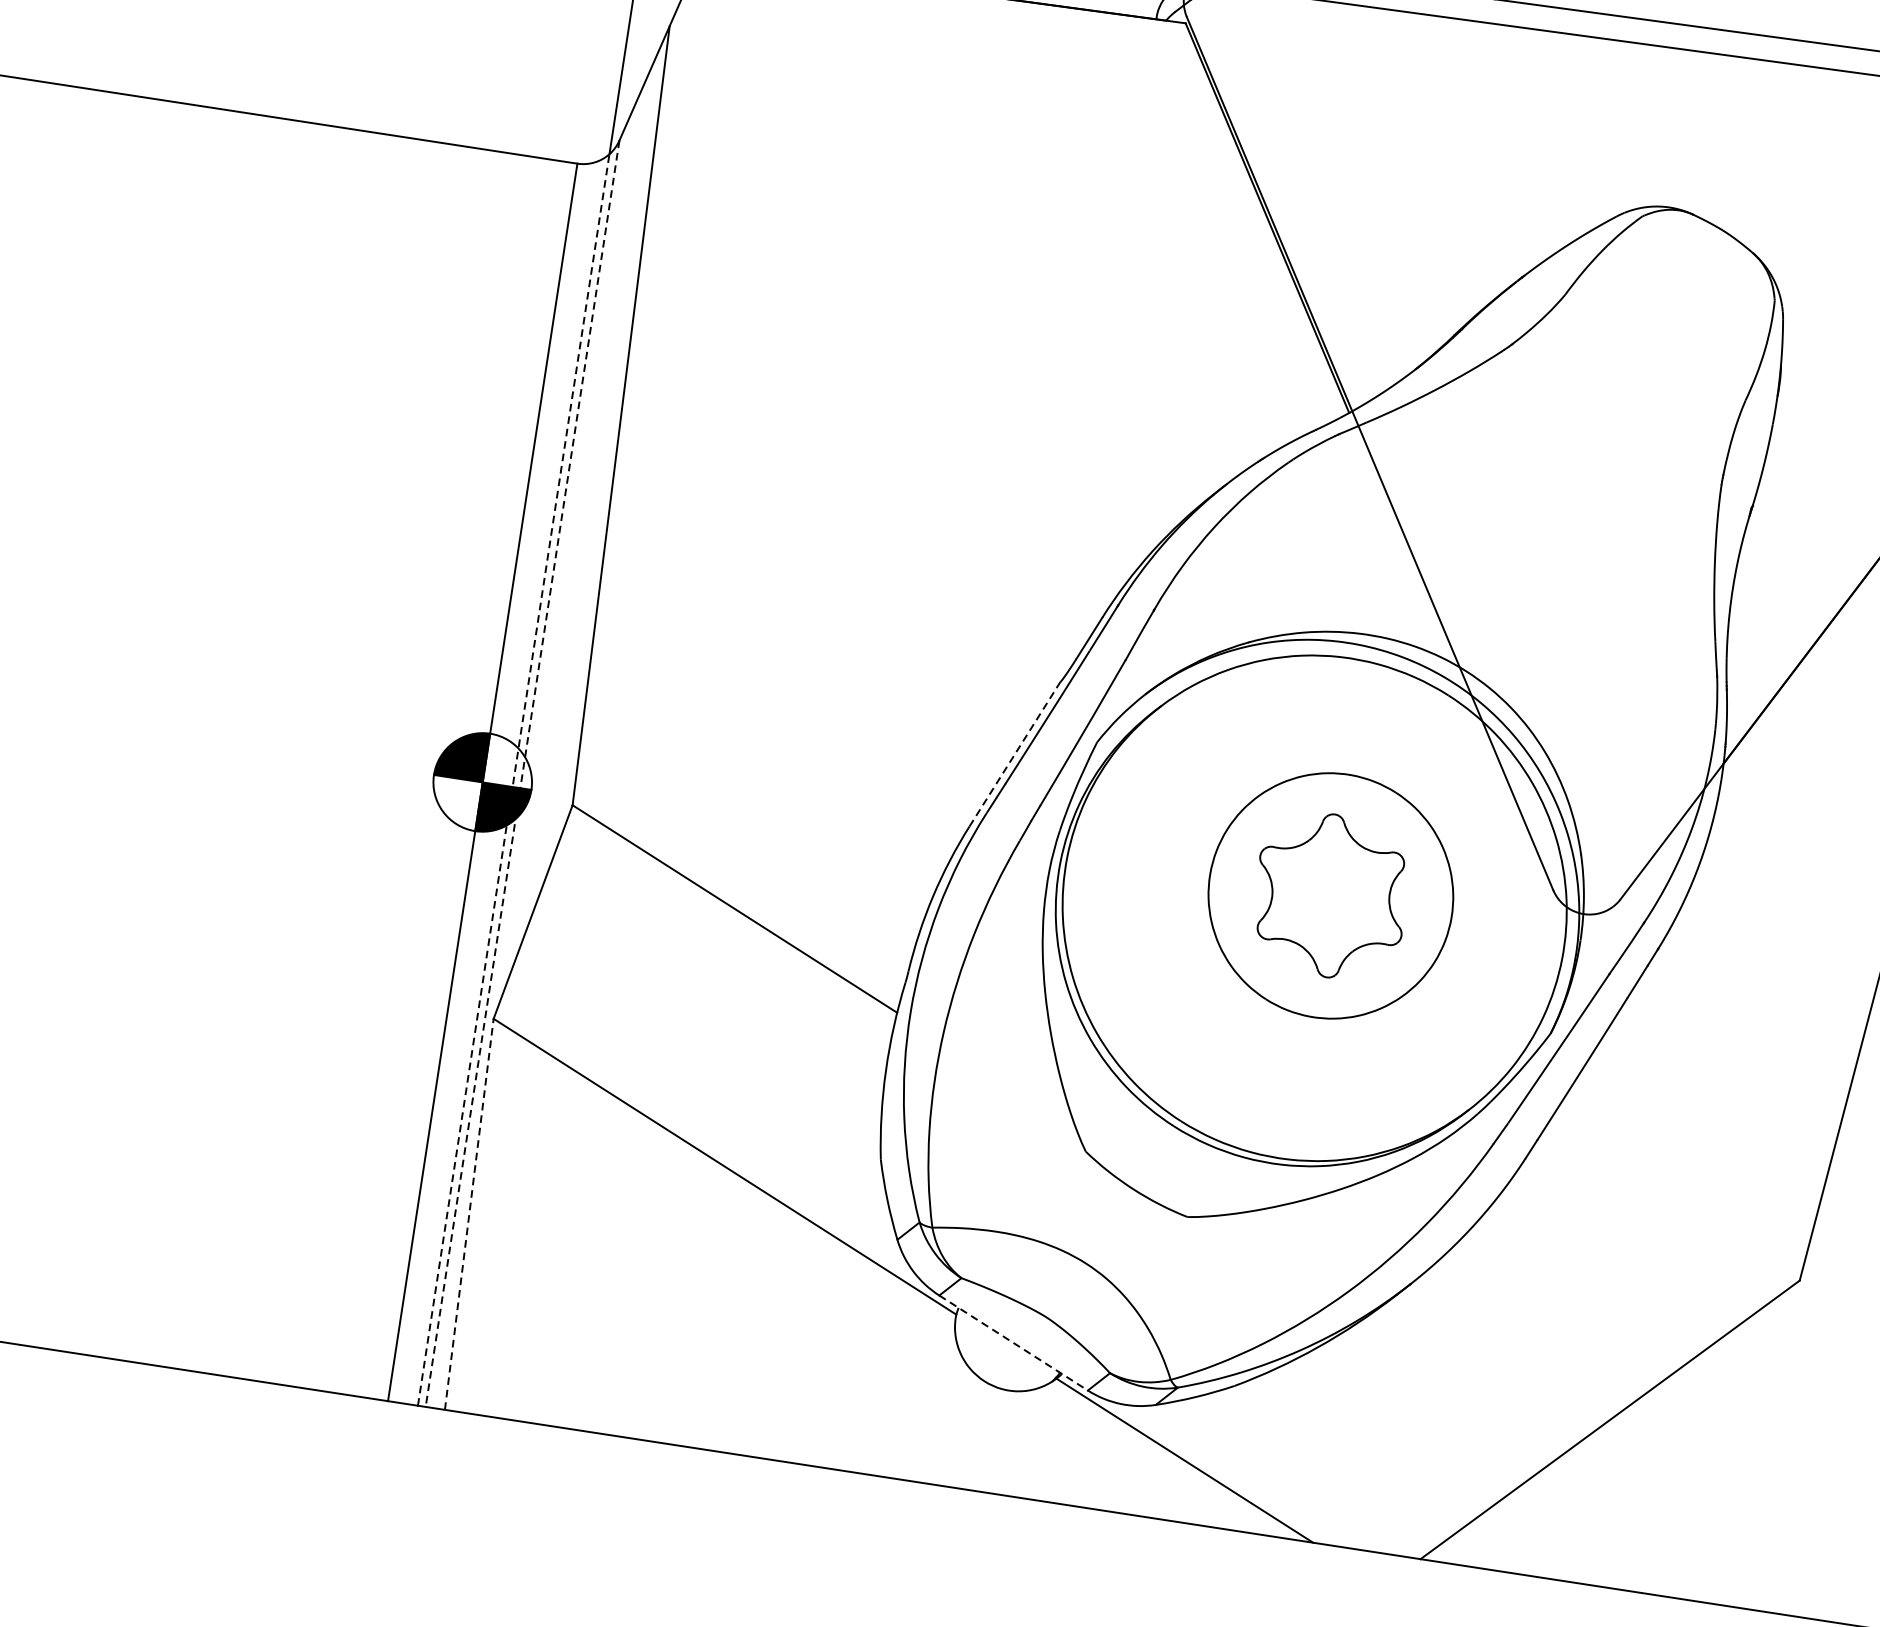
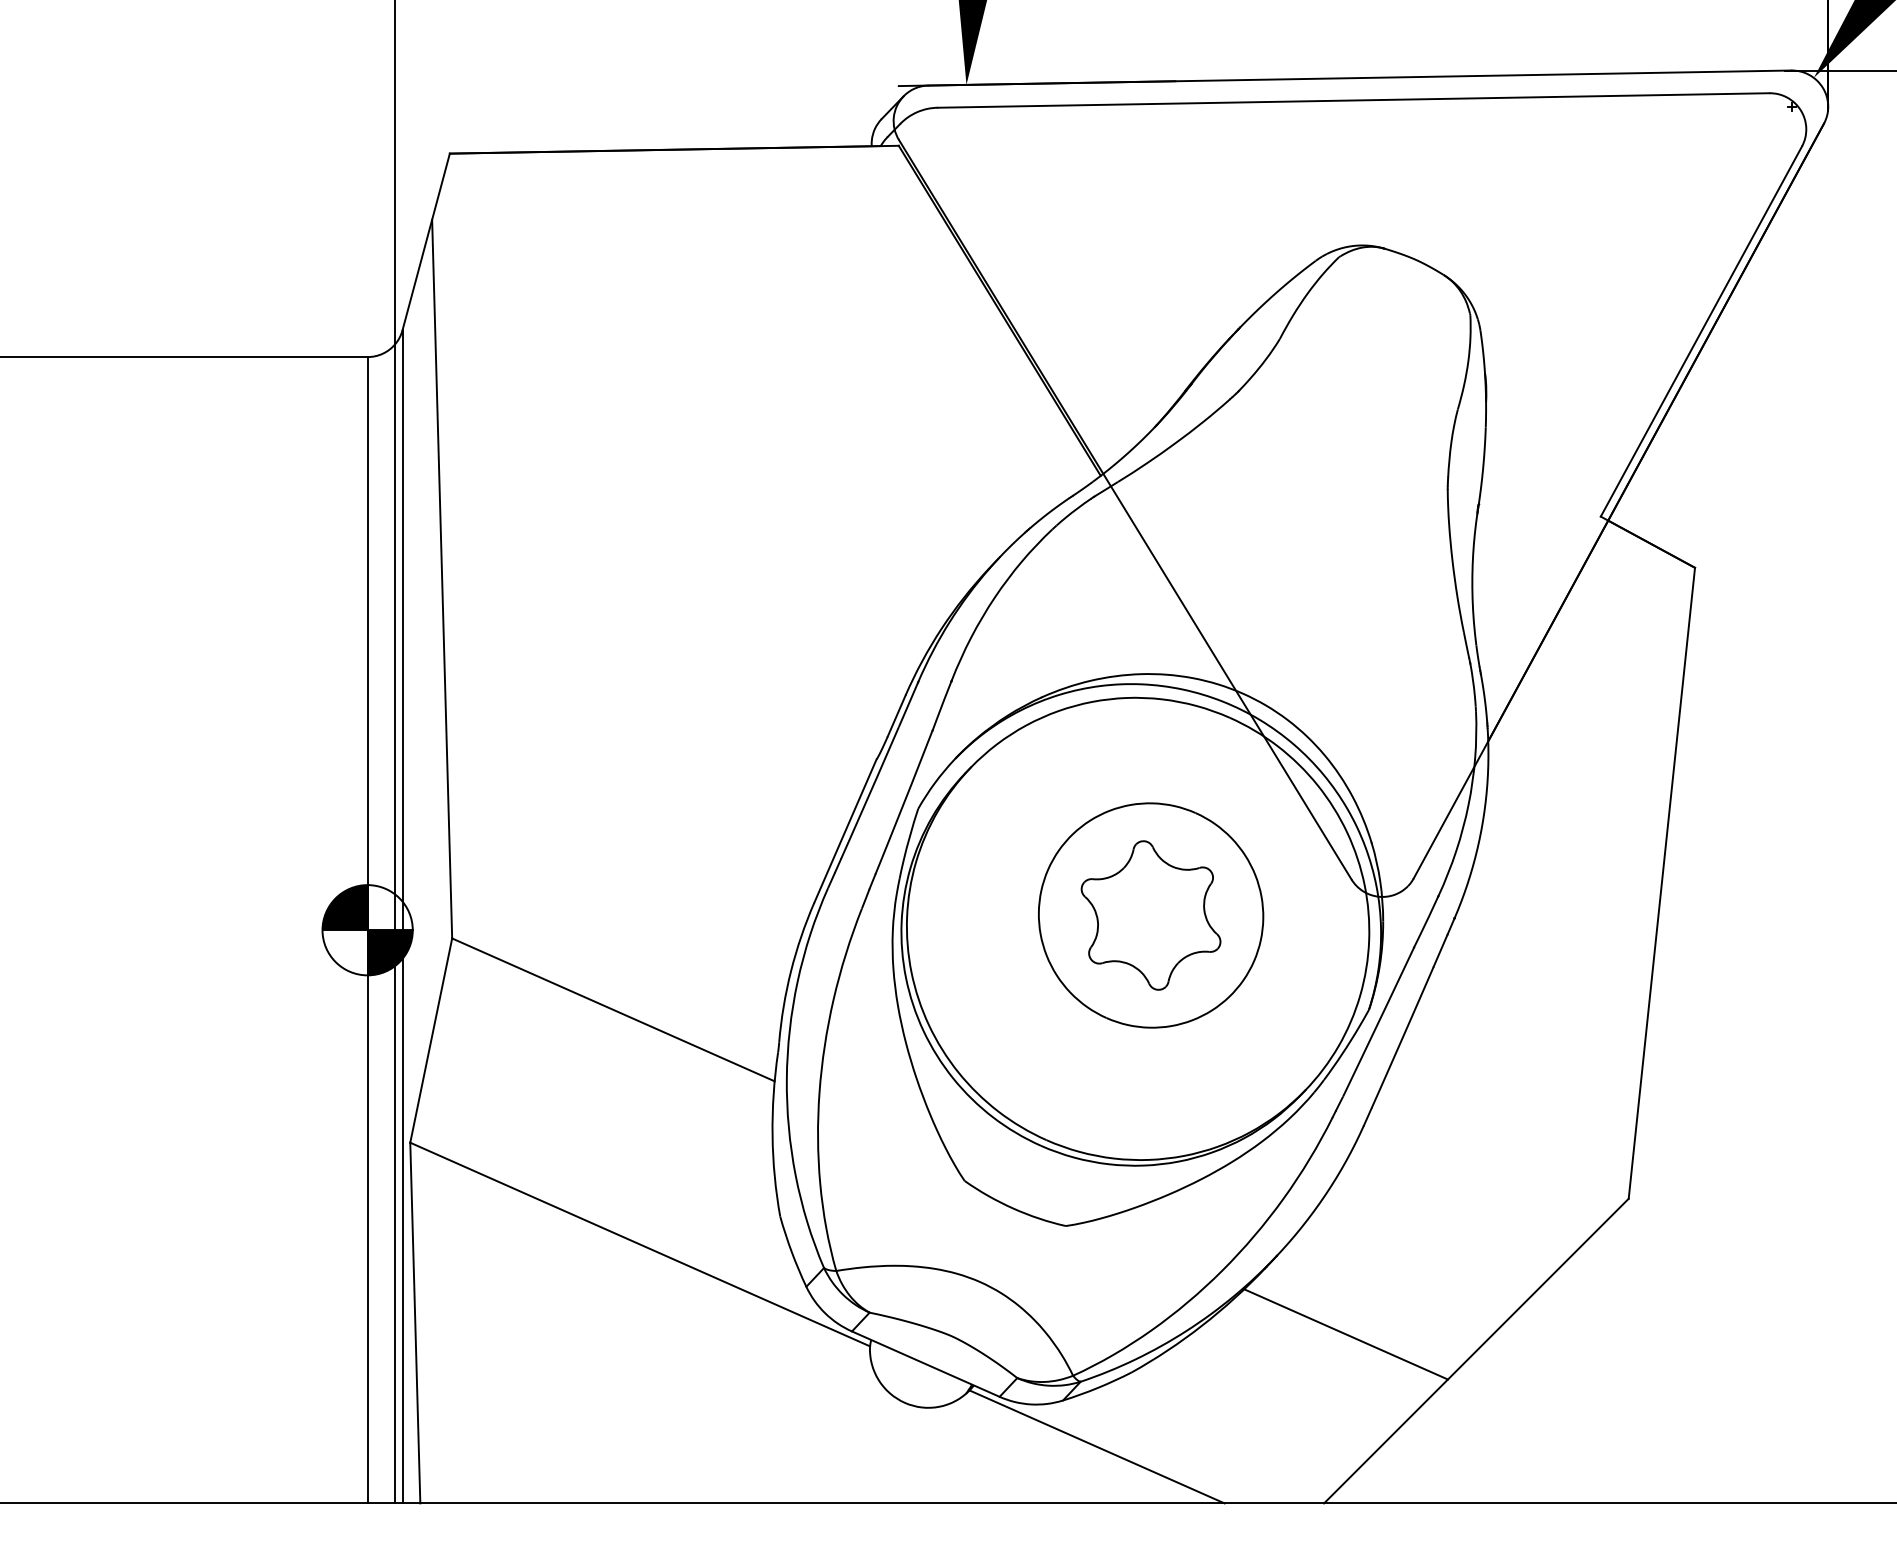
line: (1015, 753) -> (845, 830), dashed -> solid
line: (522, 773) -> (402, 916), dashed -> solid
line: (513, 779) -> (395, 923), dashed -> solid
line: (469, 1213) -> (415, 1322), dashed -> solid
line: (1013, 1343) -> (925, 1364), dashed -> solid
line: (1471, 1380) -> (1345, 1334), added

